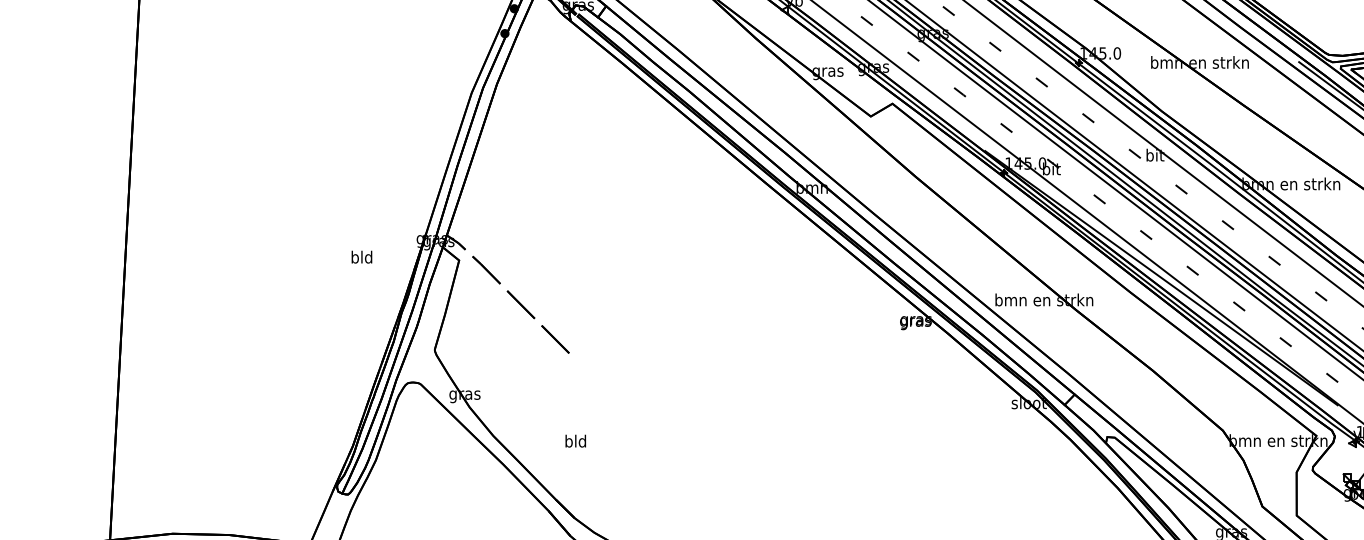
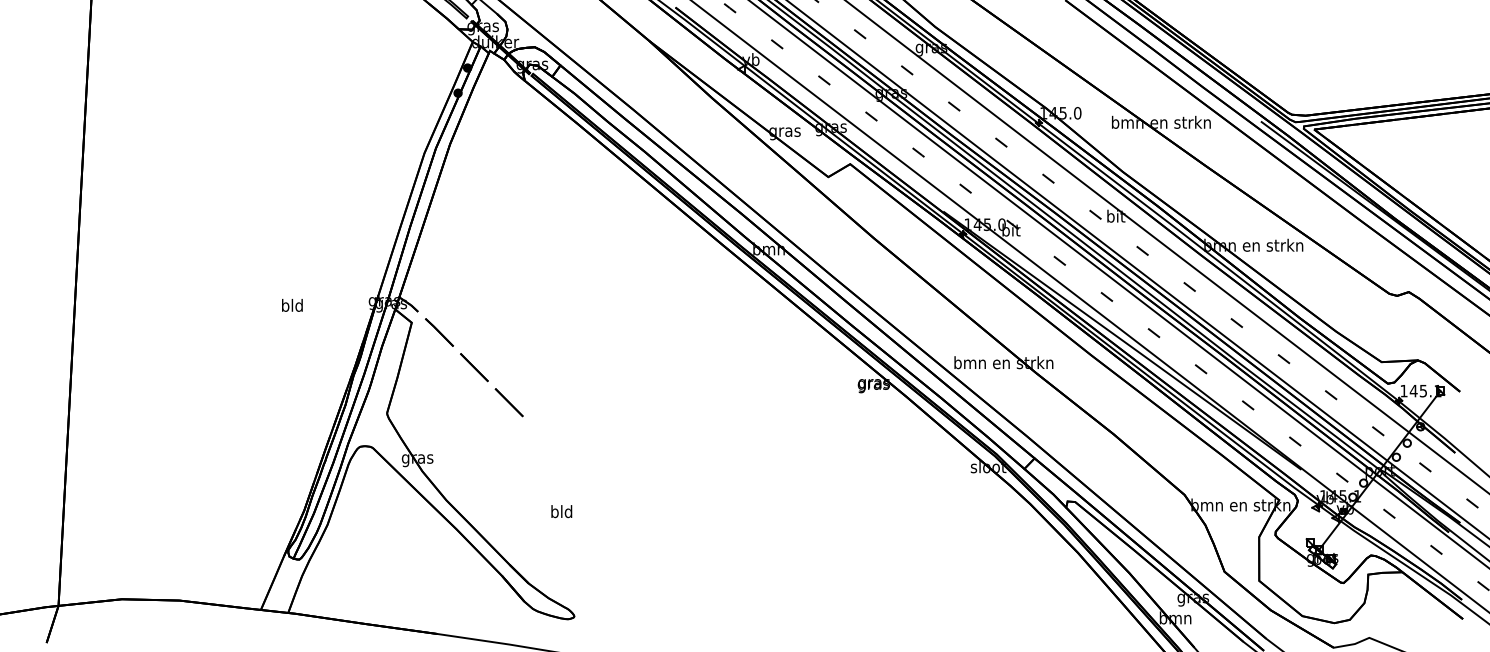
text: (362, 257) -> (292, 305), moved
text: (575, 441) -> (561, 511), moved

